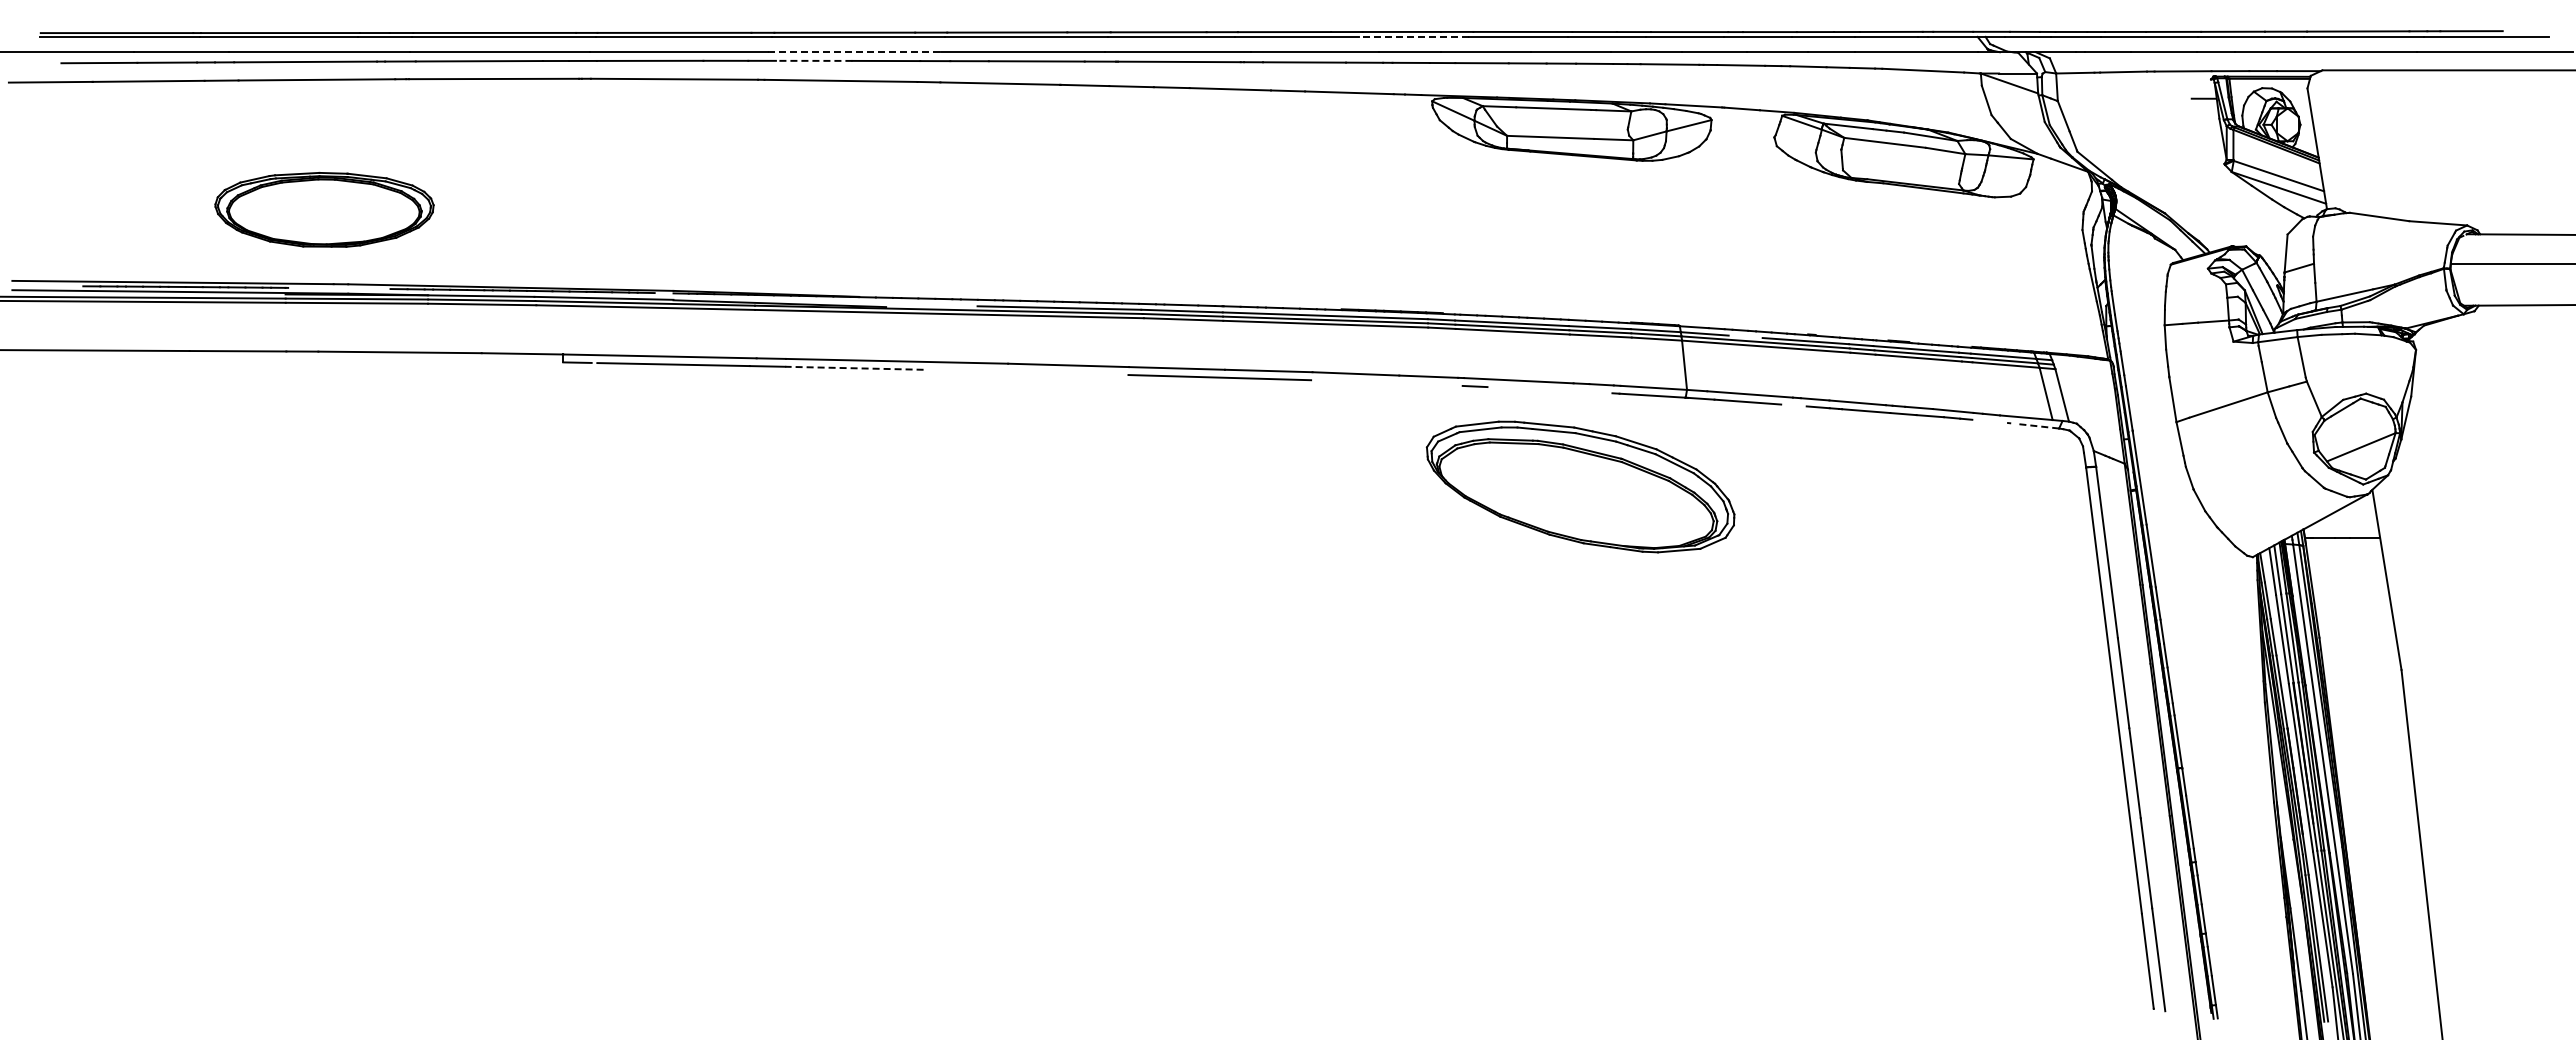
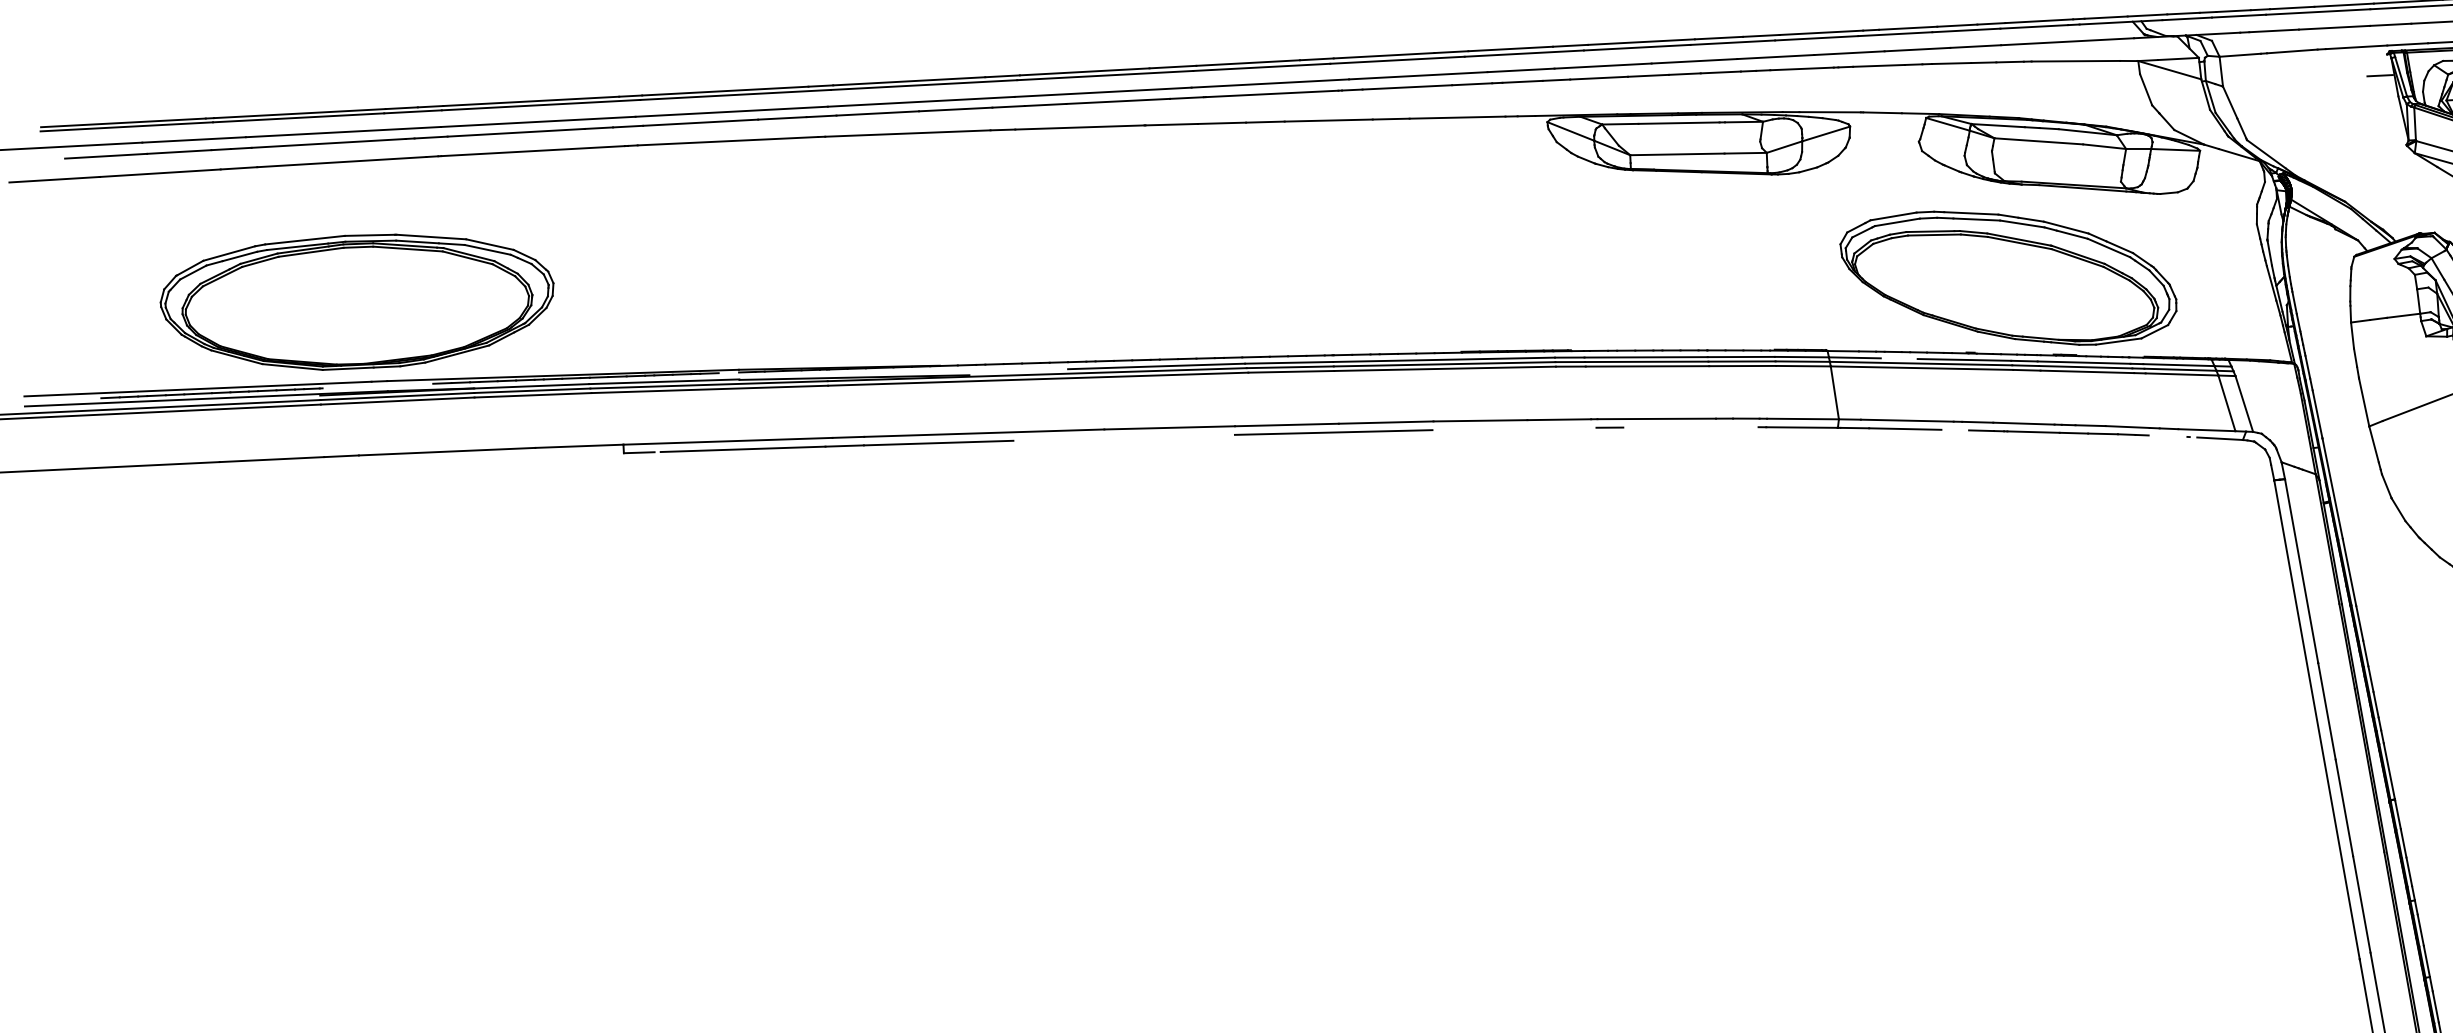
line: (1413, 36) -> (1523, 53), dashed -> solid
line: (854, 52) -> (920, 102), dashed -> solid
line: (813, 60) -> (877, 113), dashed -> solid
part: (324, 209) -> (357, 301), size x1.67
line: (853, 368) -> (937, 443), dashed -> solid
line: (2037, 426) -> (2219, 439), dashed -> solid
part: (1580, 486) -> (2008, 277), moved

